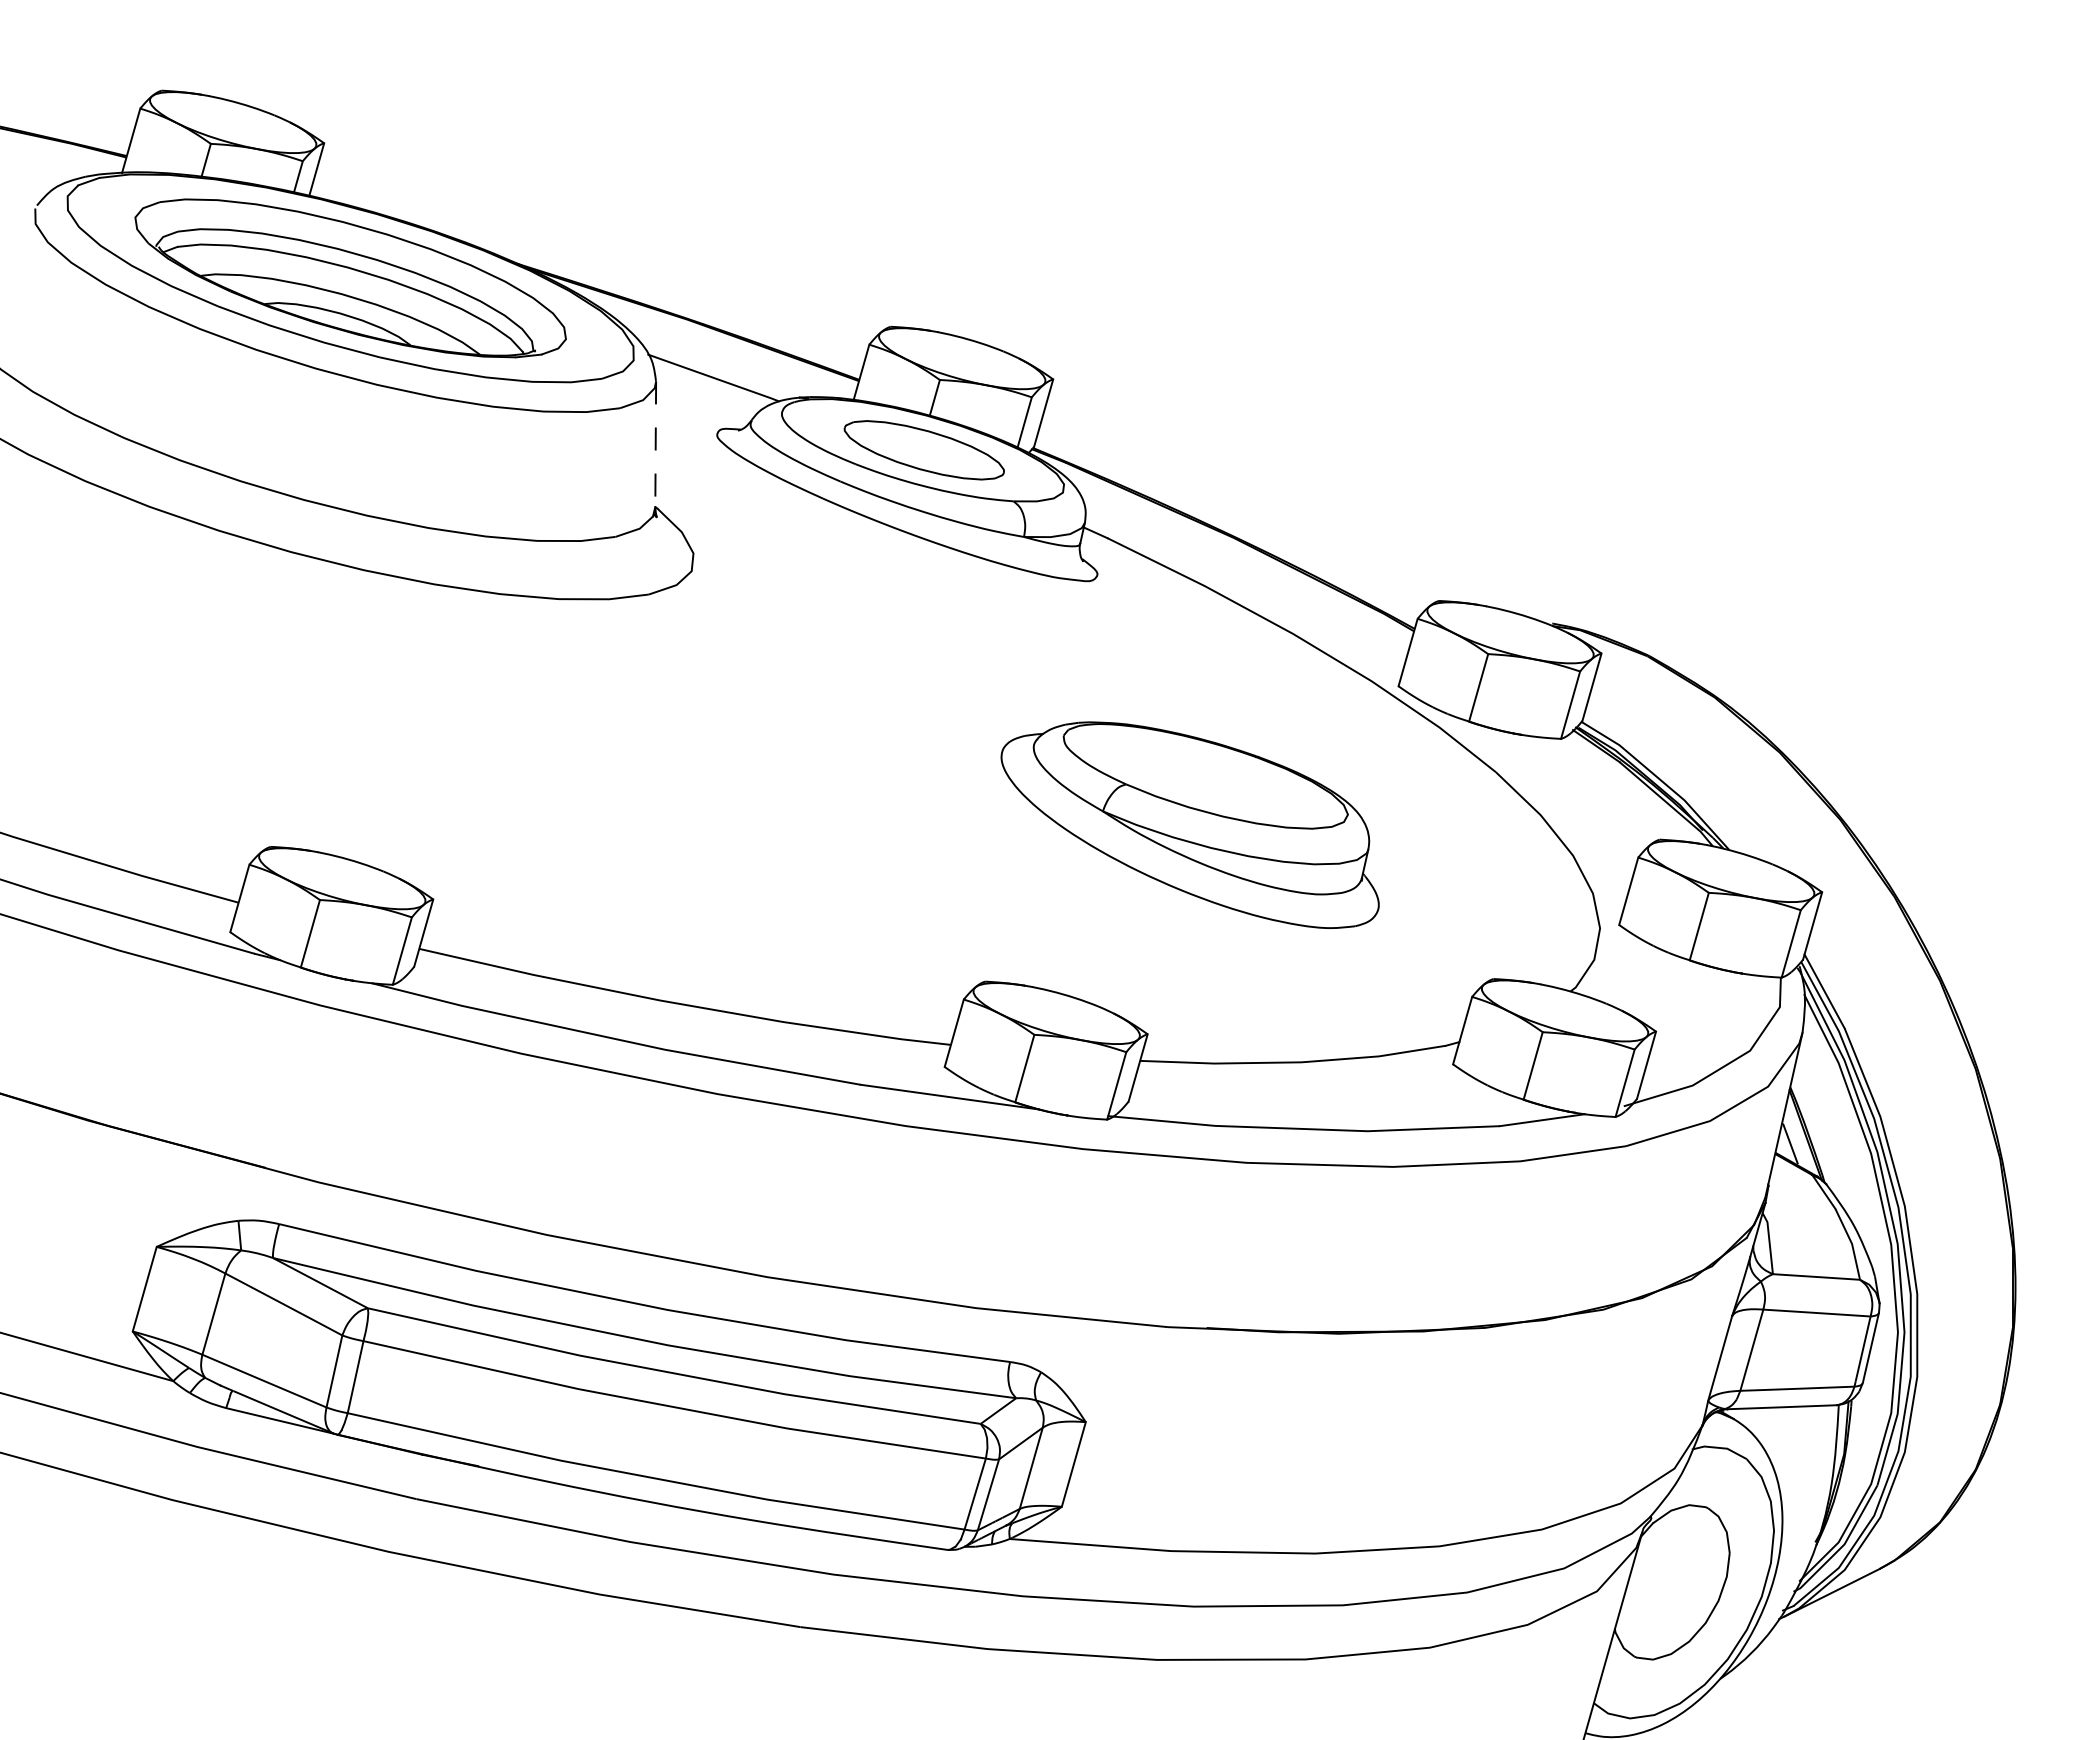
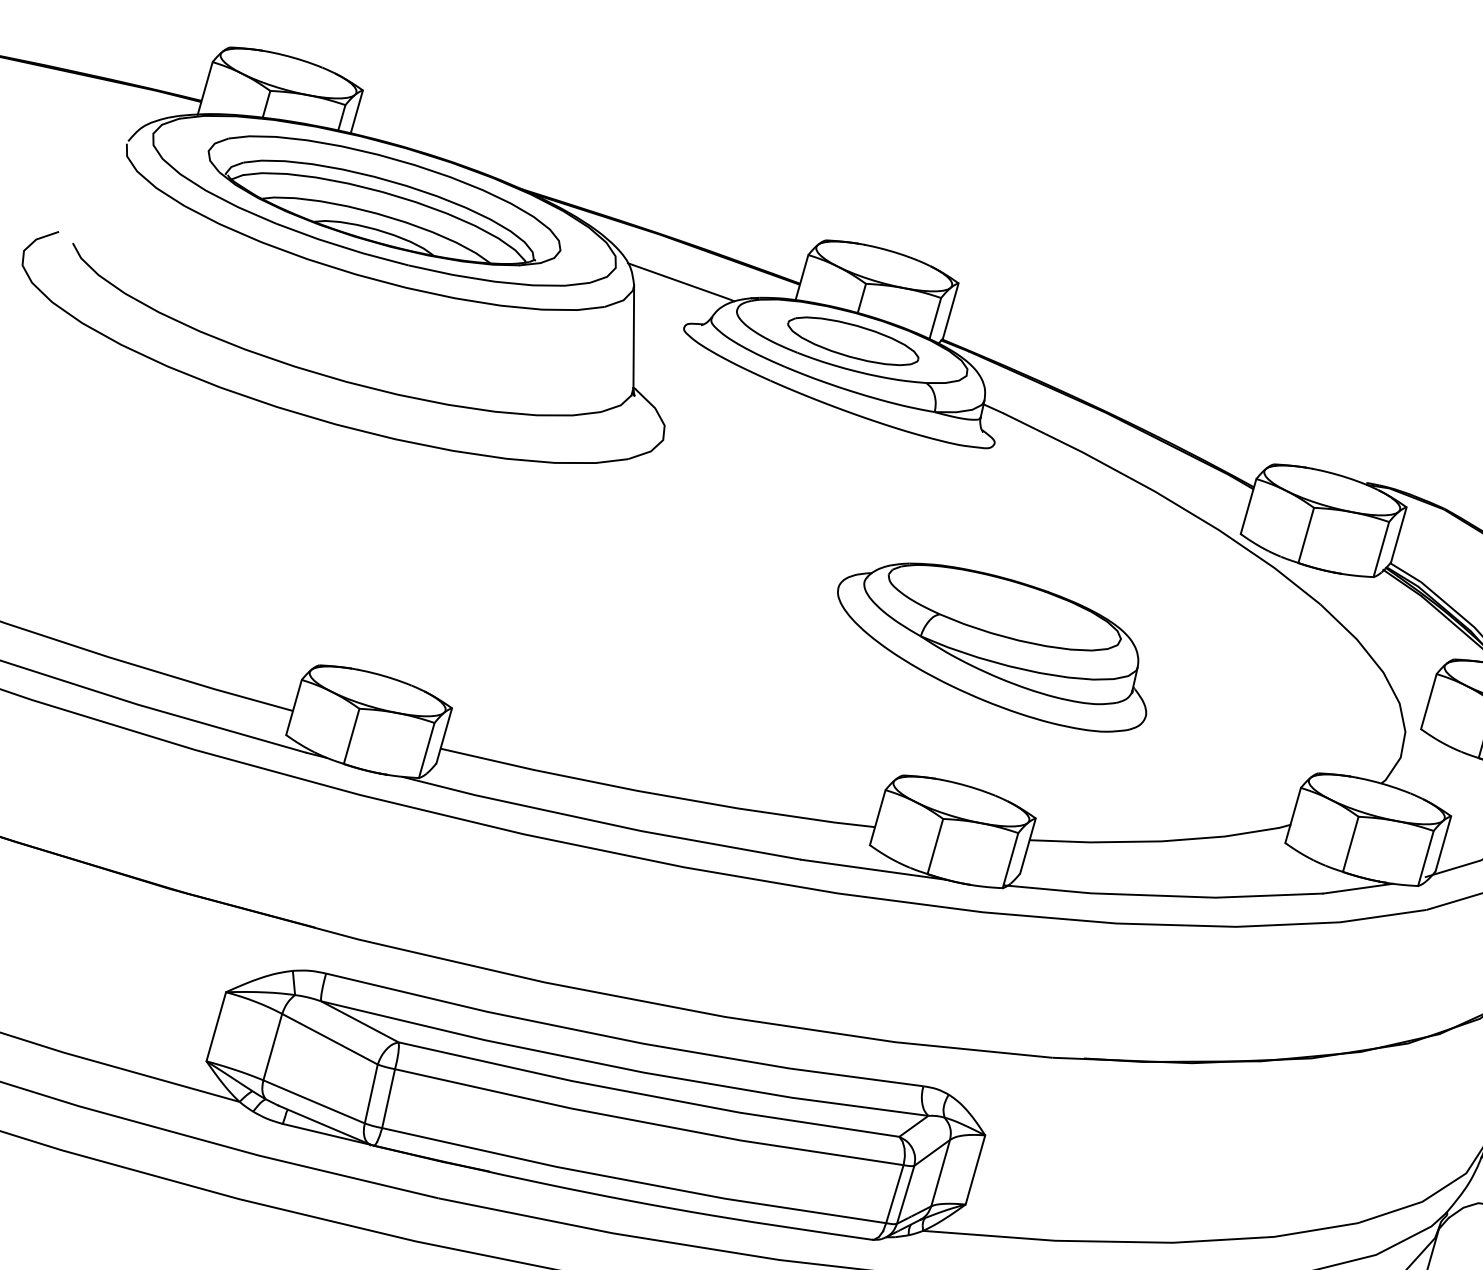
line: (655, 444) -> (633, 336), dashed -> solid
part: (1189, 824) -> (991, 647), moved

